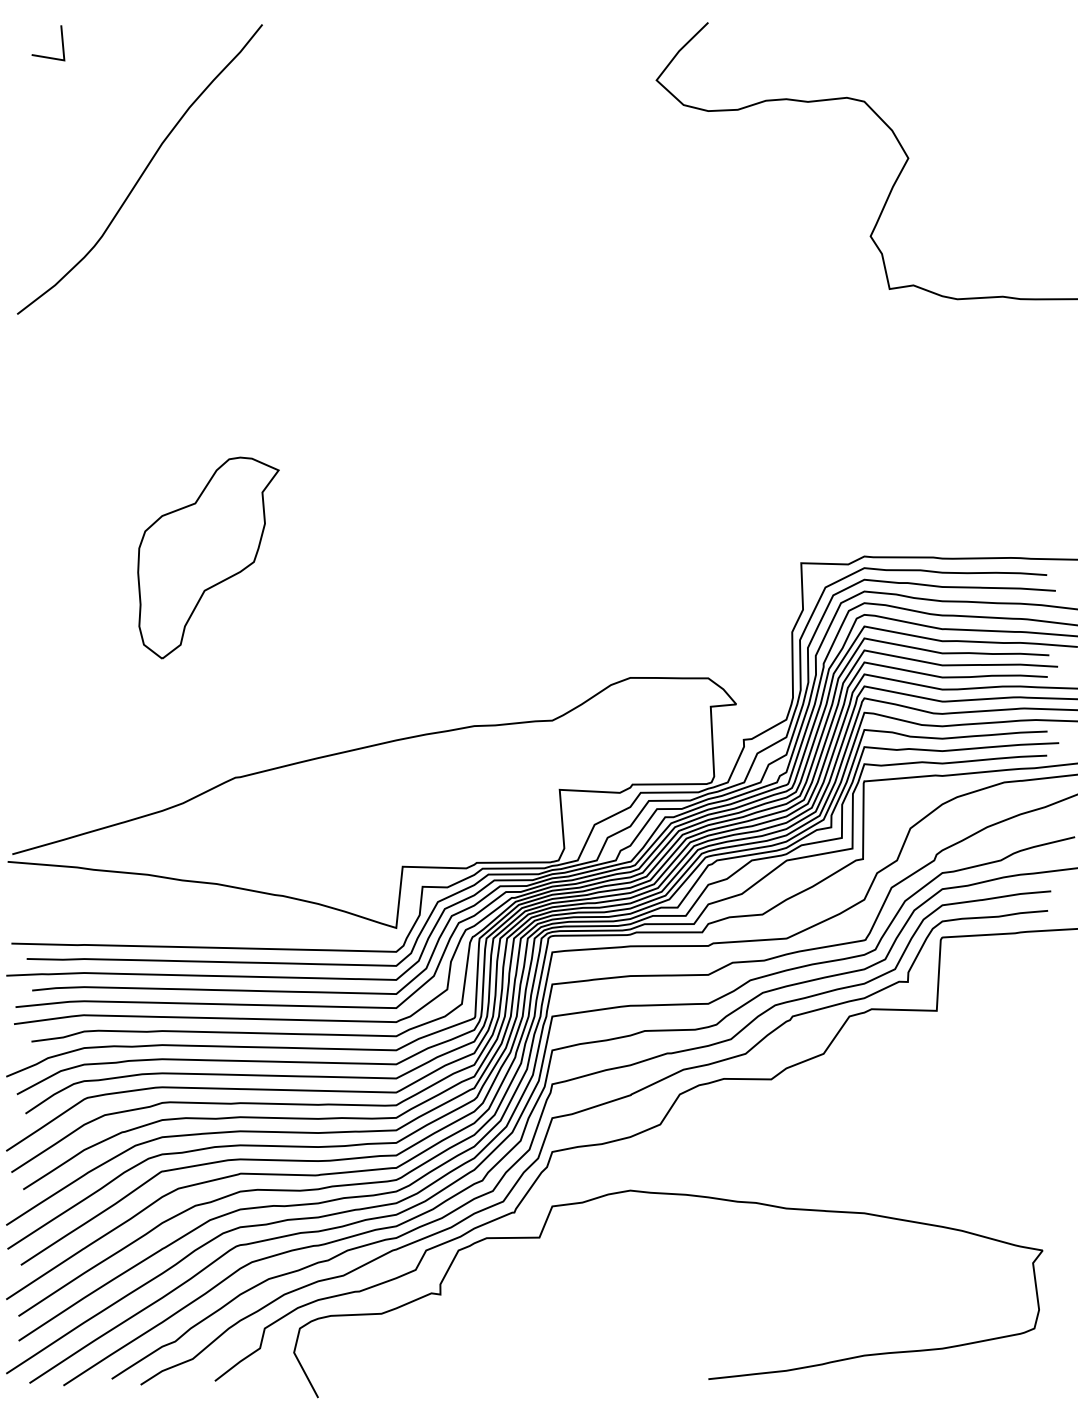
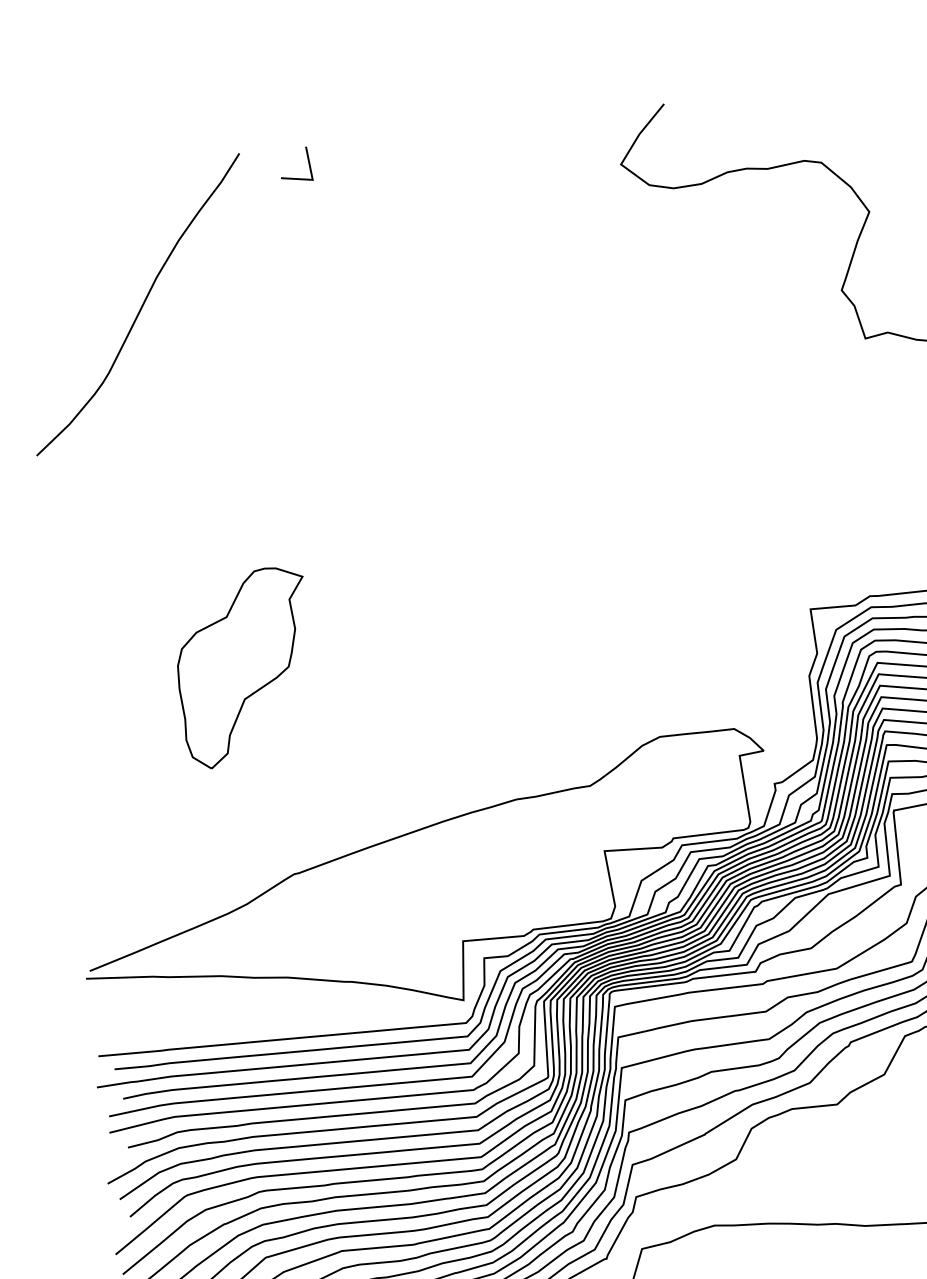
line: (48, 56) -> (297, 177), moved

